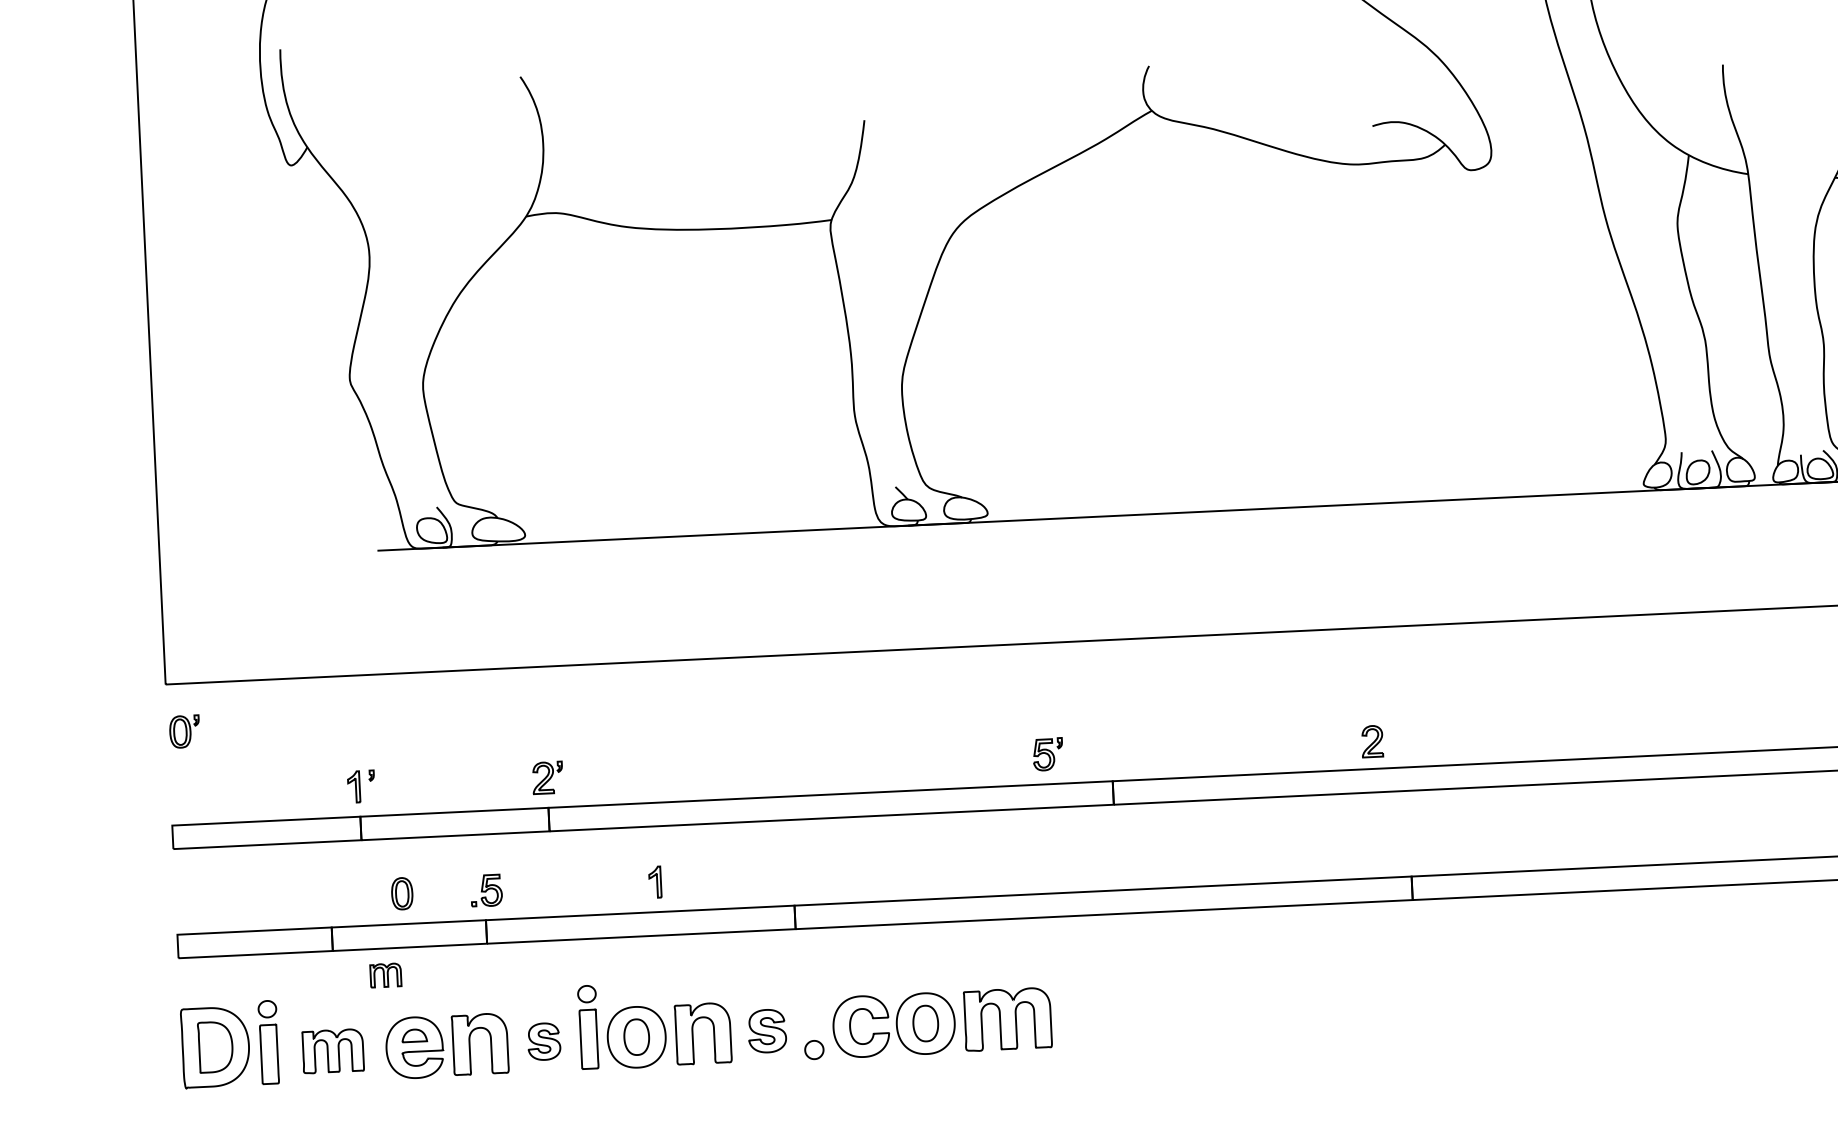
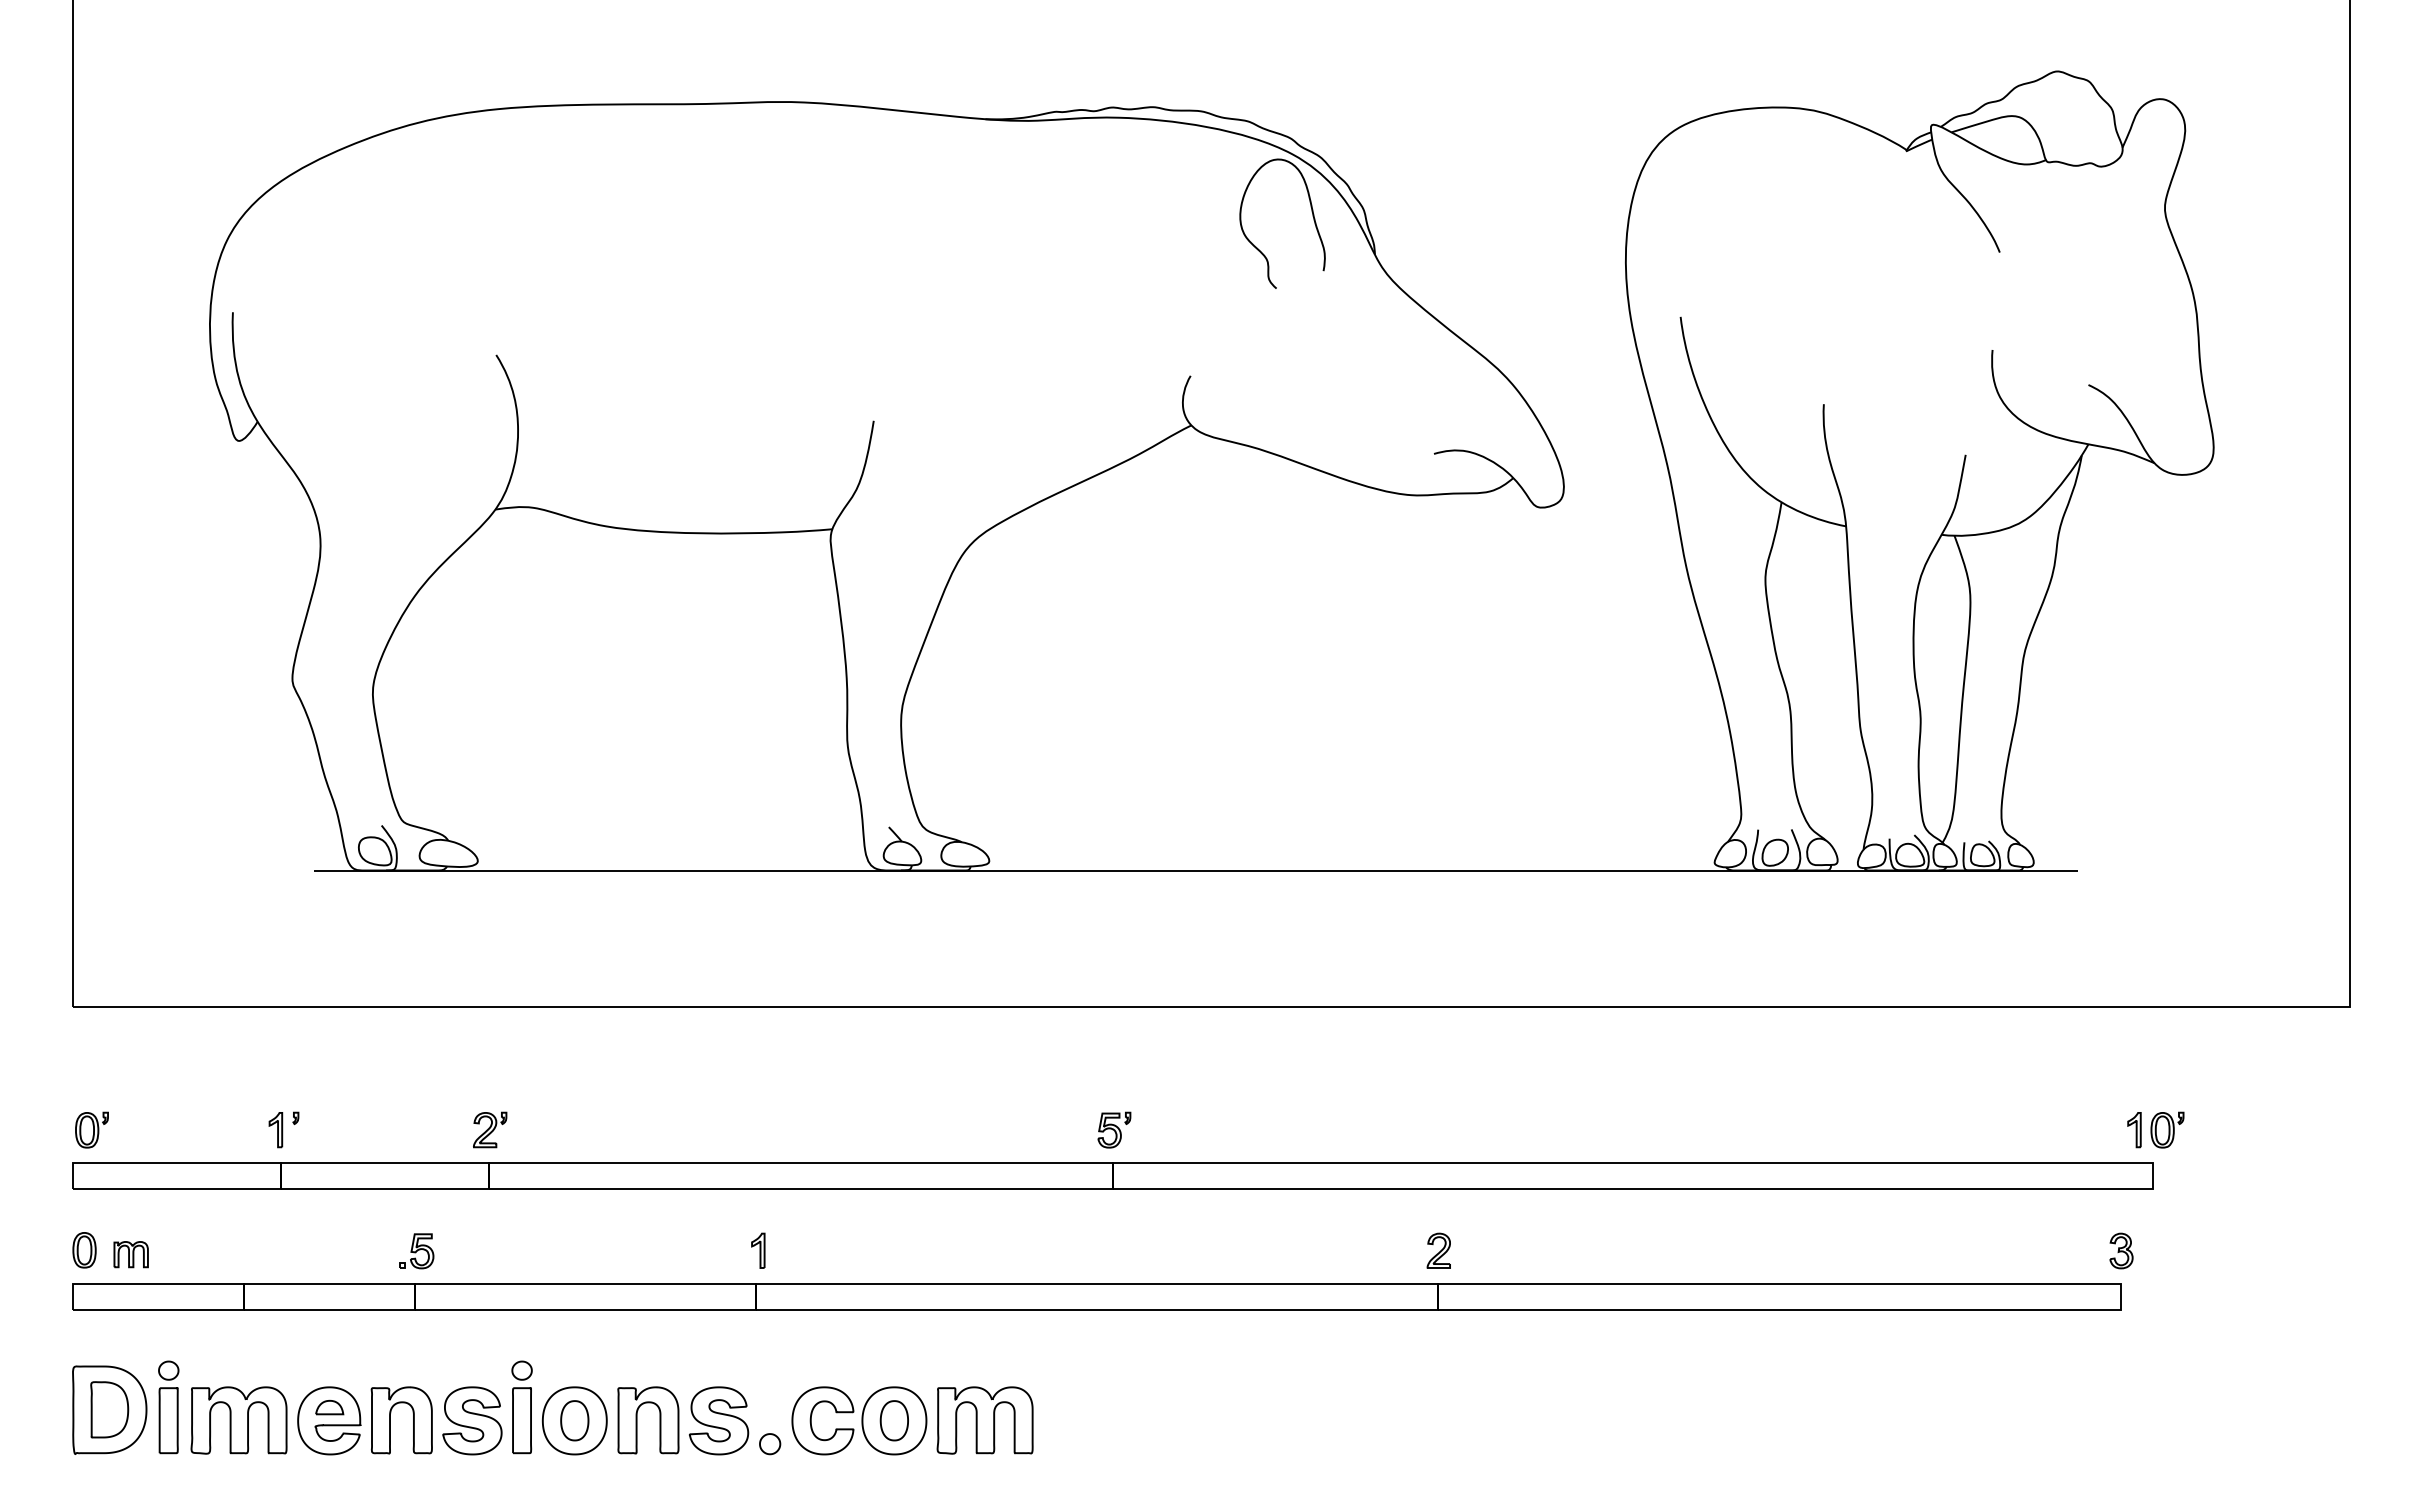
part: (184, 731) -> (91, 1129), moved
part: (1372, 741) -> (1438, 1250), moved
part: (1048, 753) -> (1114, 1129), moved
part: (655, 881) -> (758, 1250), moved
part: (402, 893) -> (84, 1250), moved
part: (385, 975) -> (130, 1254), moved
part: (767, 1030) -> (719, 1420), size x1.43
part: (544, 1041) -> (472, 1420), size x1.67
part: (332, 1051) -> (238, 1420), size x1.43

